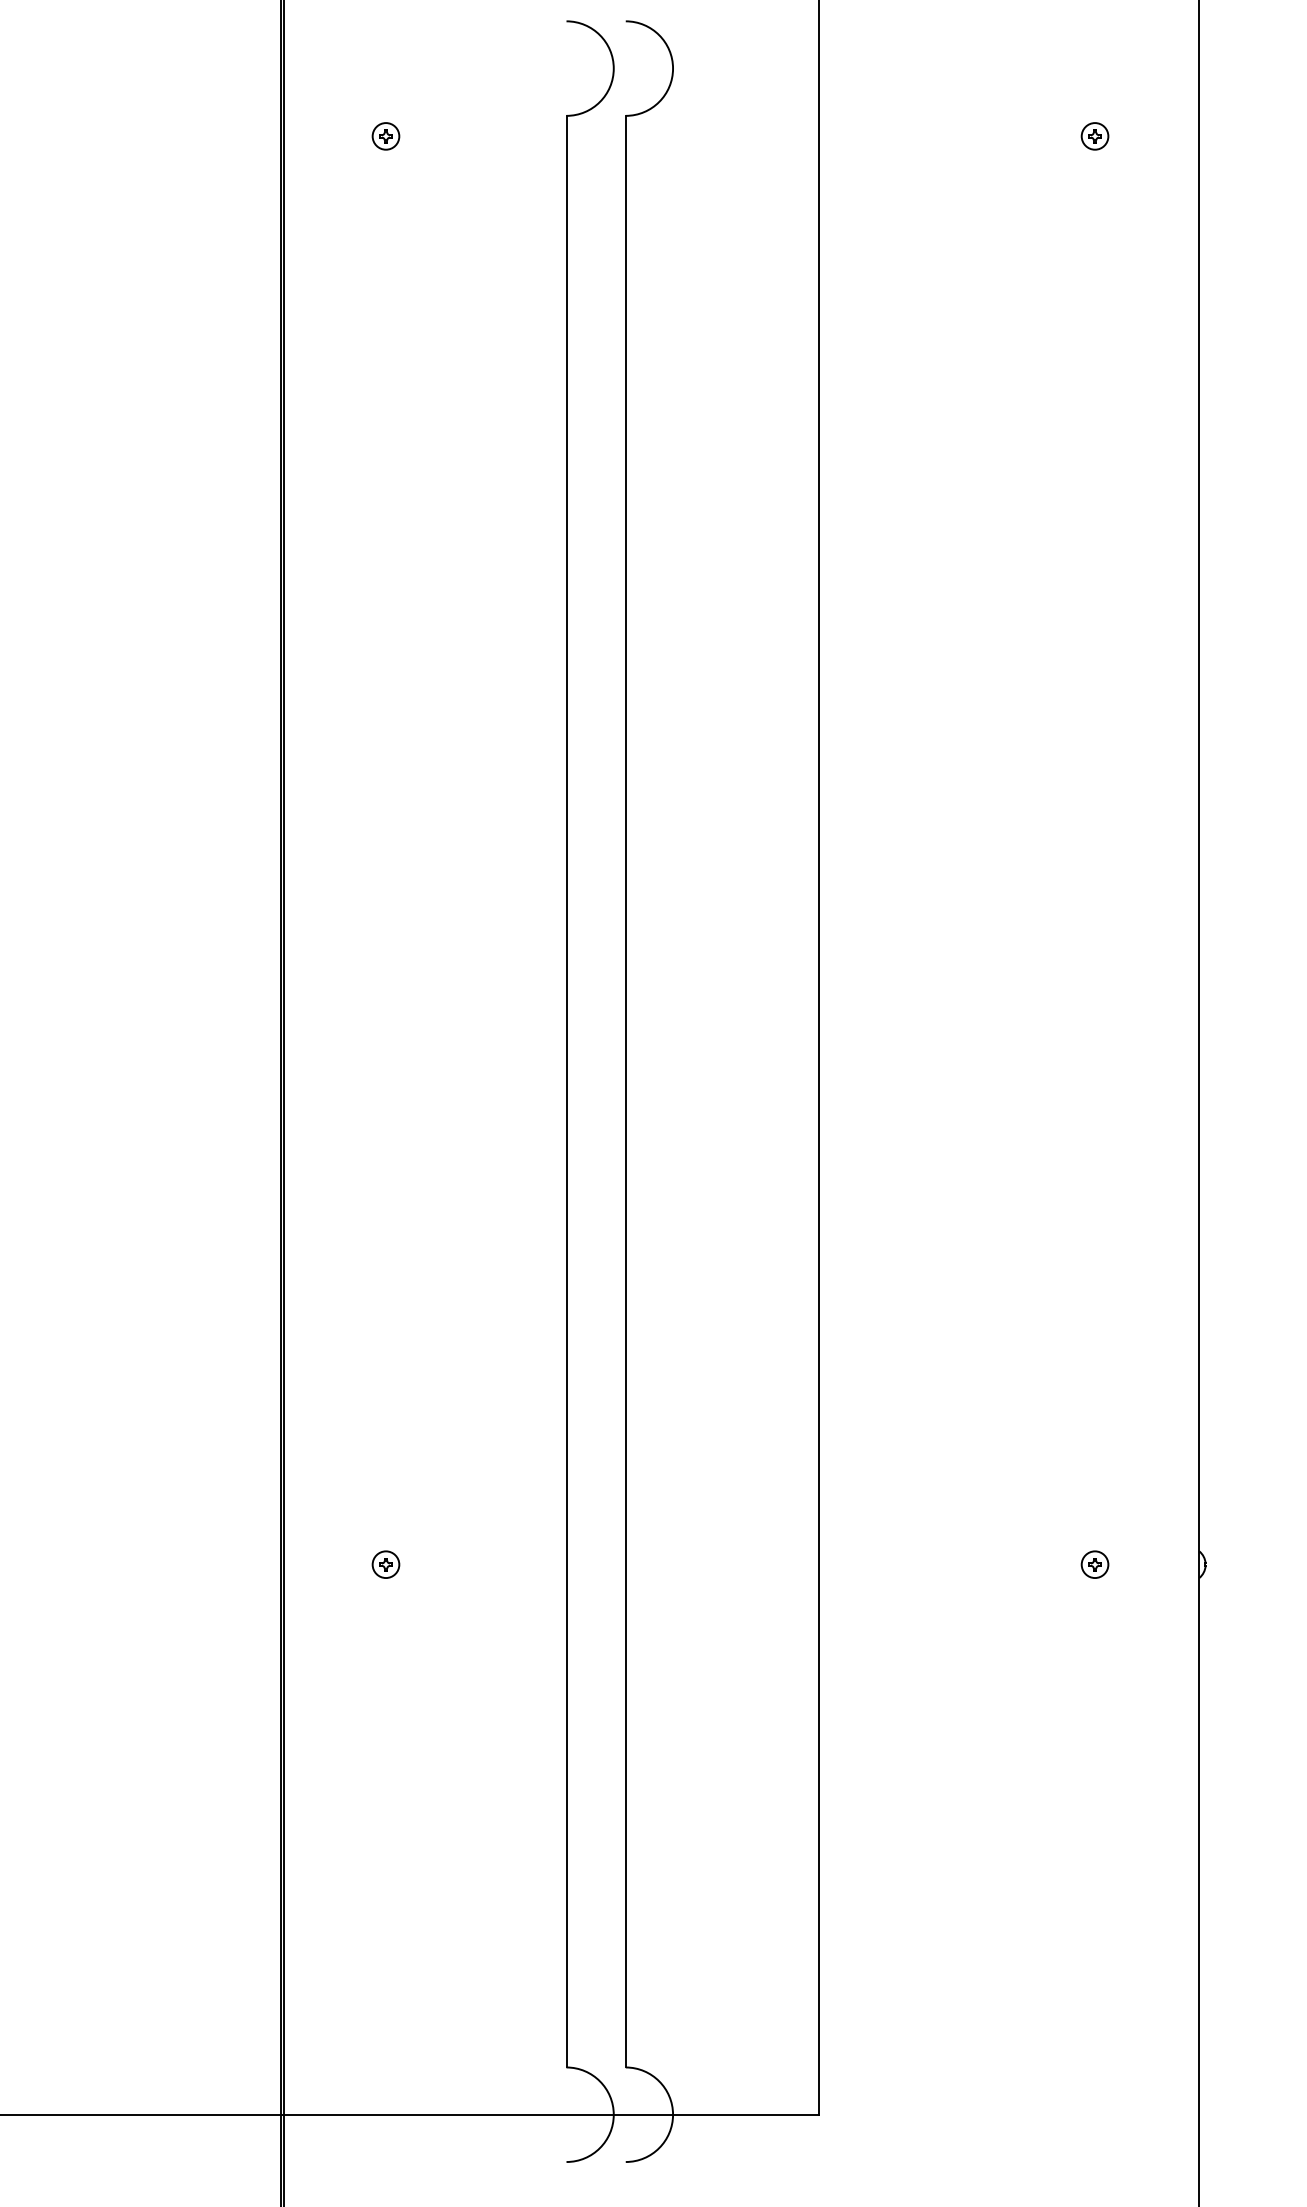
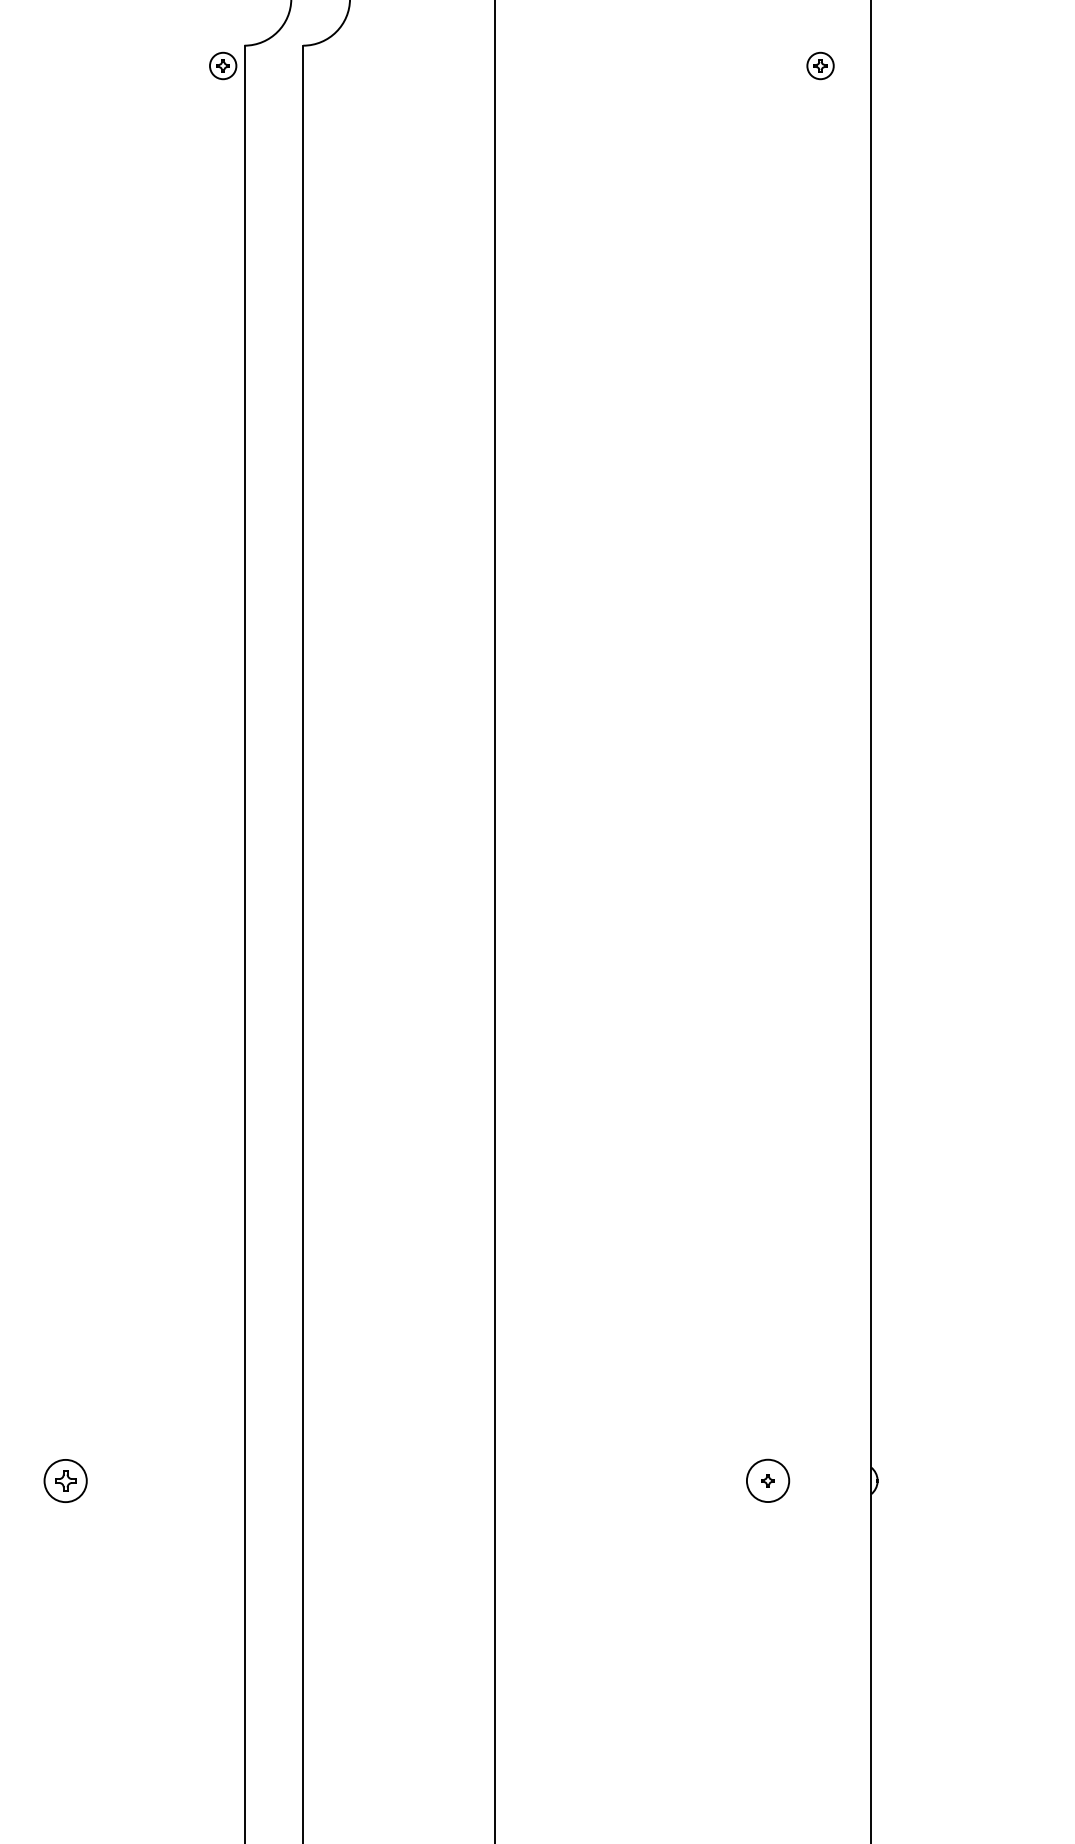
part: (385, 136) -> (222, 66), moved
part: (1094, 136) -> (820, 66), moved
part: (385, 1564) -> (65, 1480), size x1.6
circle: (1094, 1564) -> (767, 1480), size x1.6

